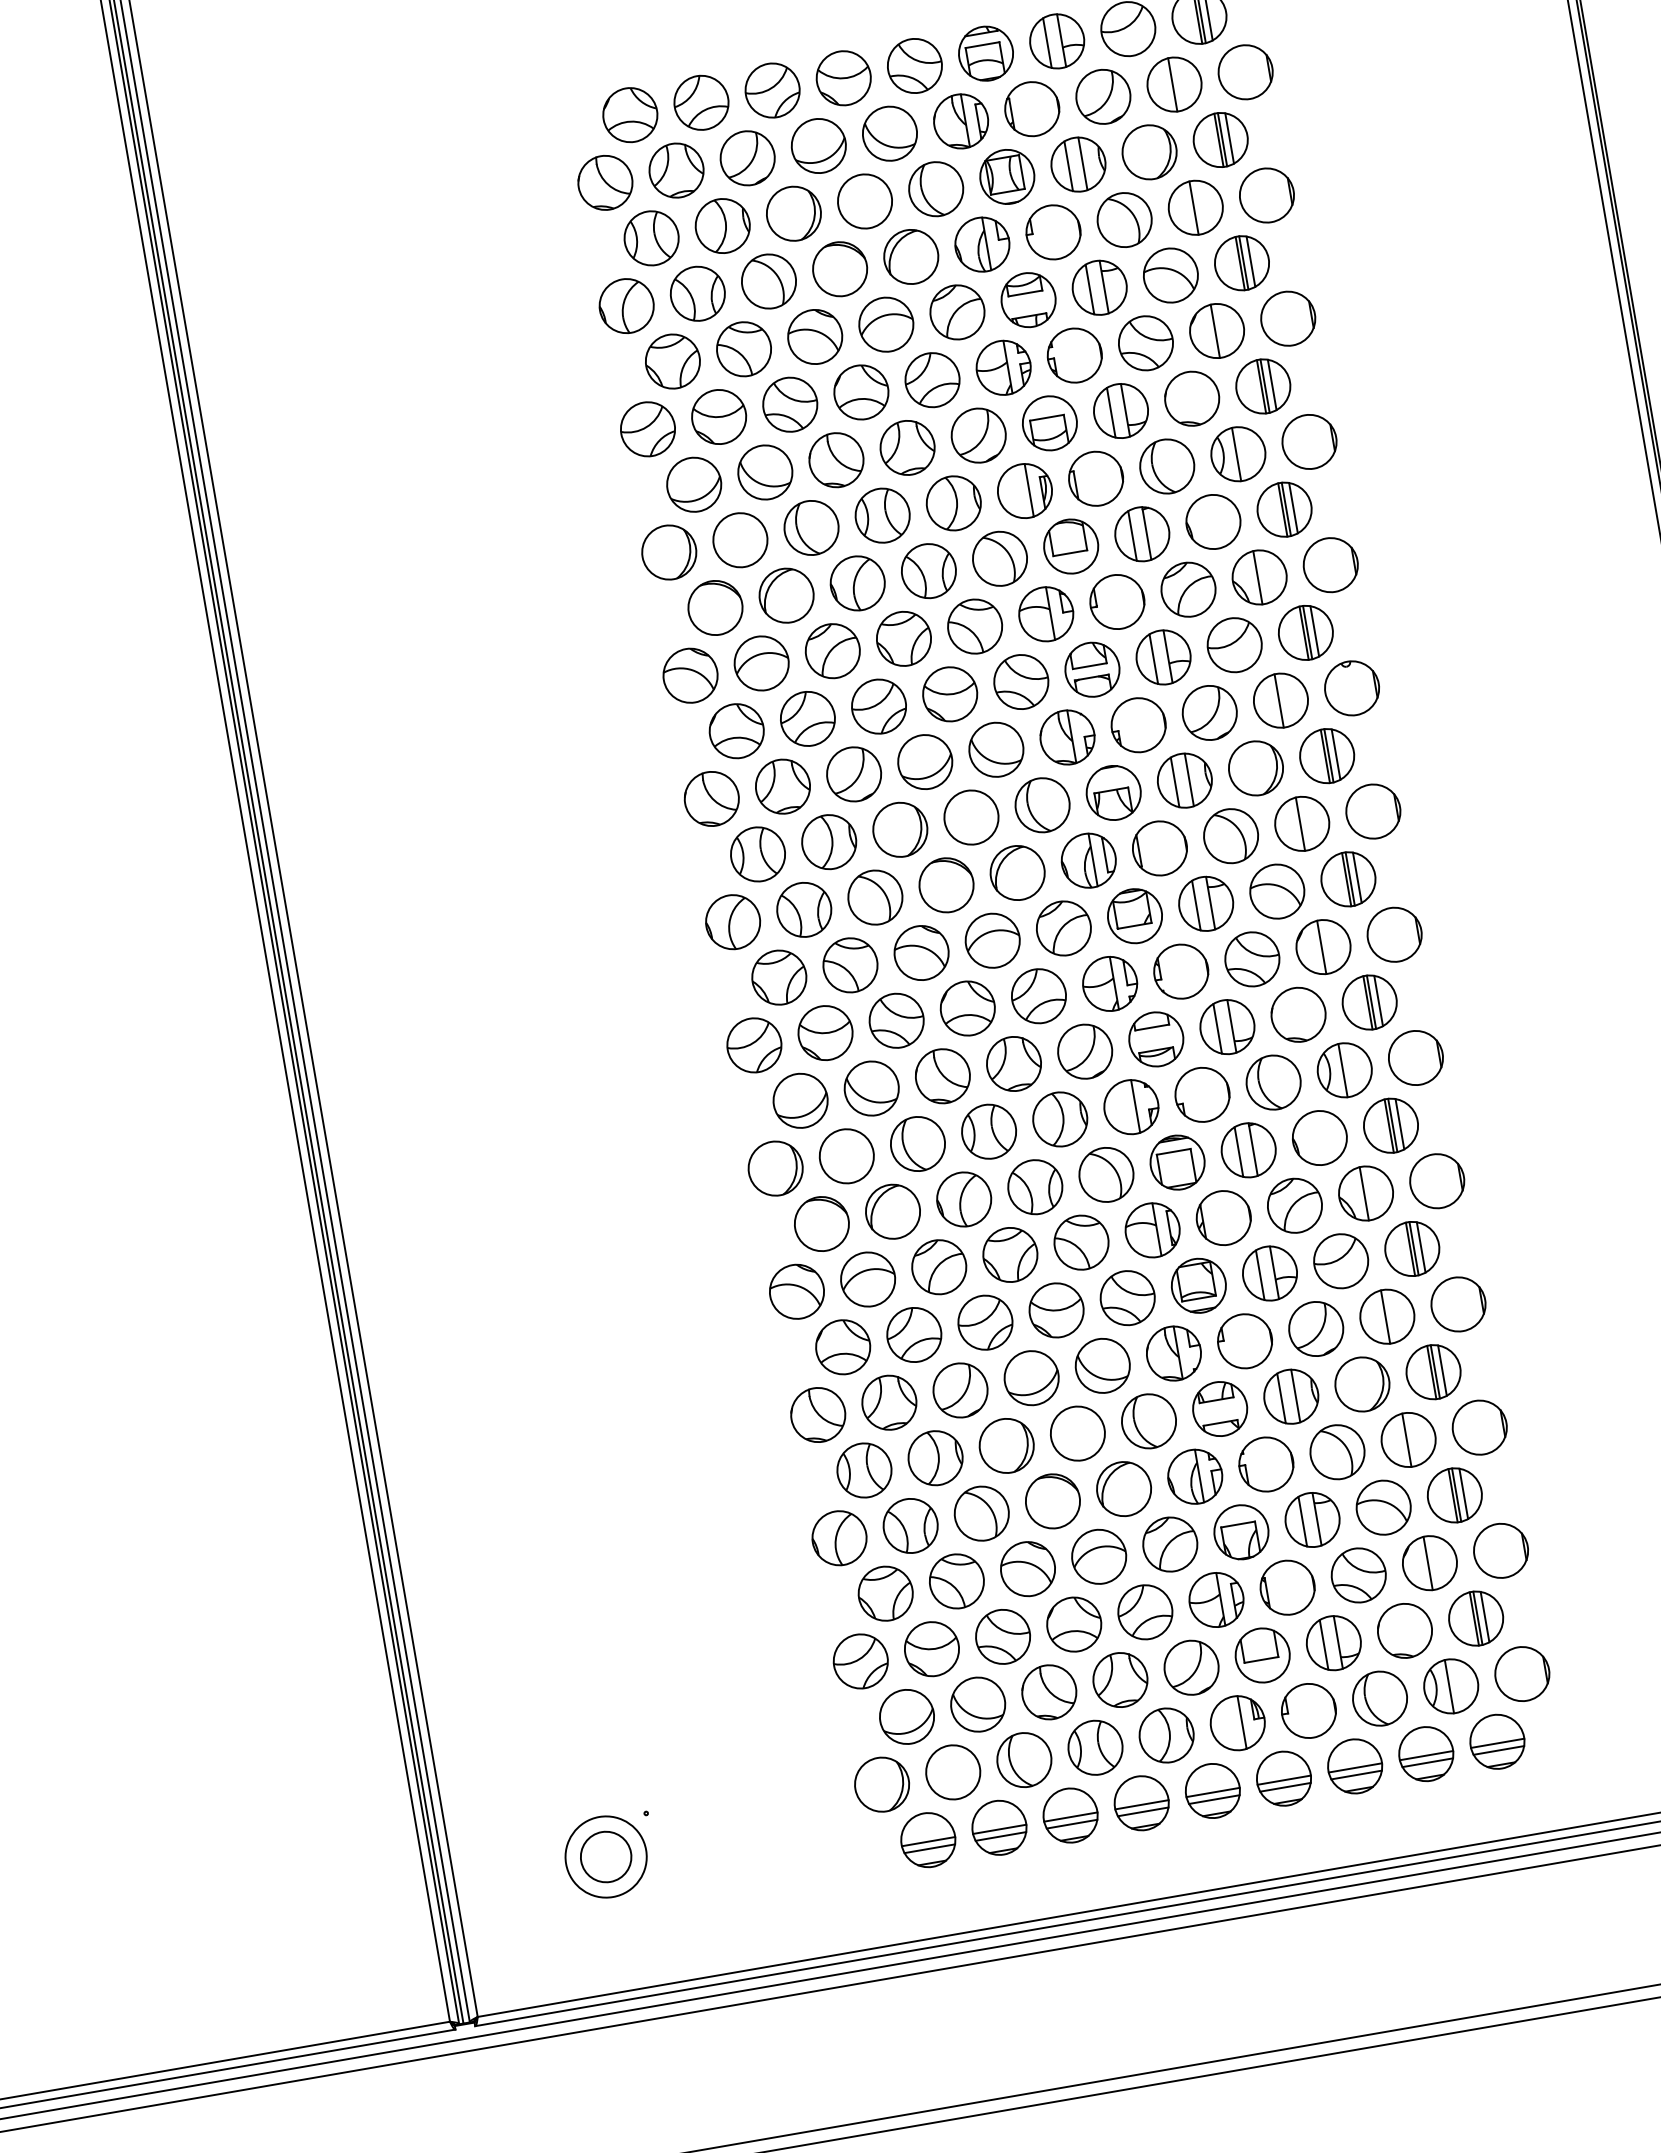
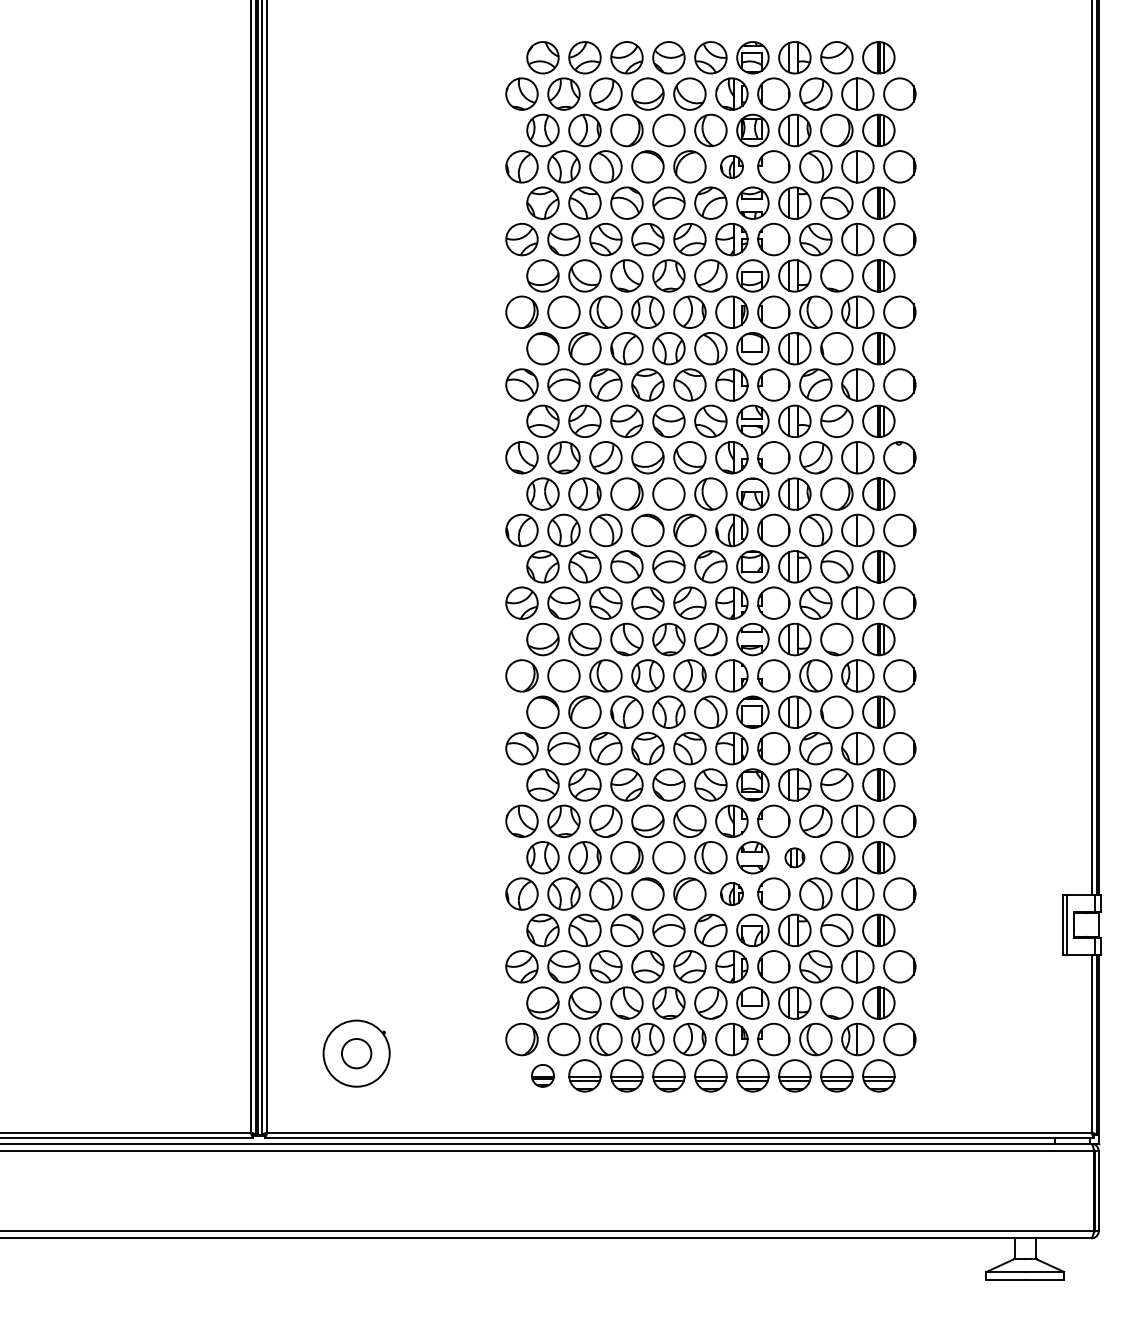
part: (981, 244) -> (731, 166), size x0.7
part: (1290, 1396) -> (794, 857), size x0.6
part: (1194, 1475) -> (731, 893), size x0.7
part: (927, 1839) -> (542, 1075), size x0.7
circle: (605, 1856) -> (356, 1053), size x1.4

